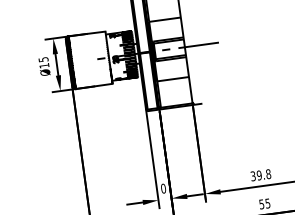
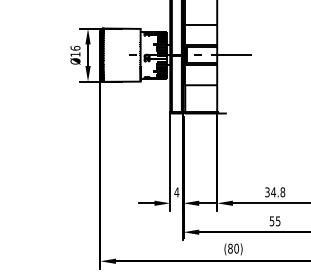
text: (43, 58) -> (75, 47), Ø15 -> Ø16
text: (259, 175) -> (273, 192), 39.8 -> 34.8
text: (163, 188) -> (176, 192), 0 -> 4

